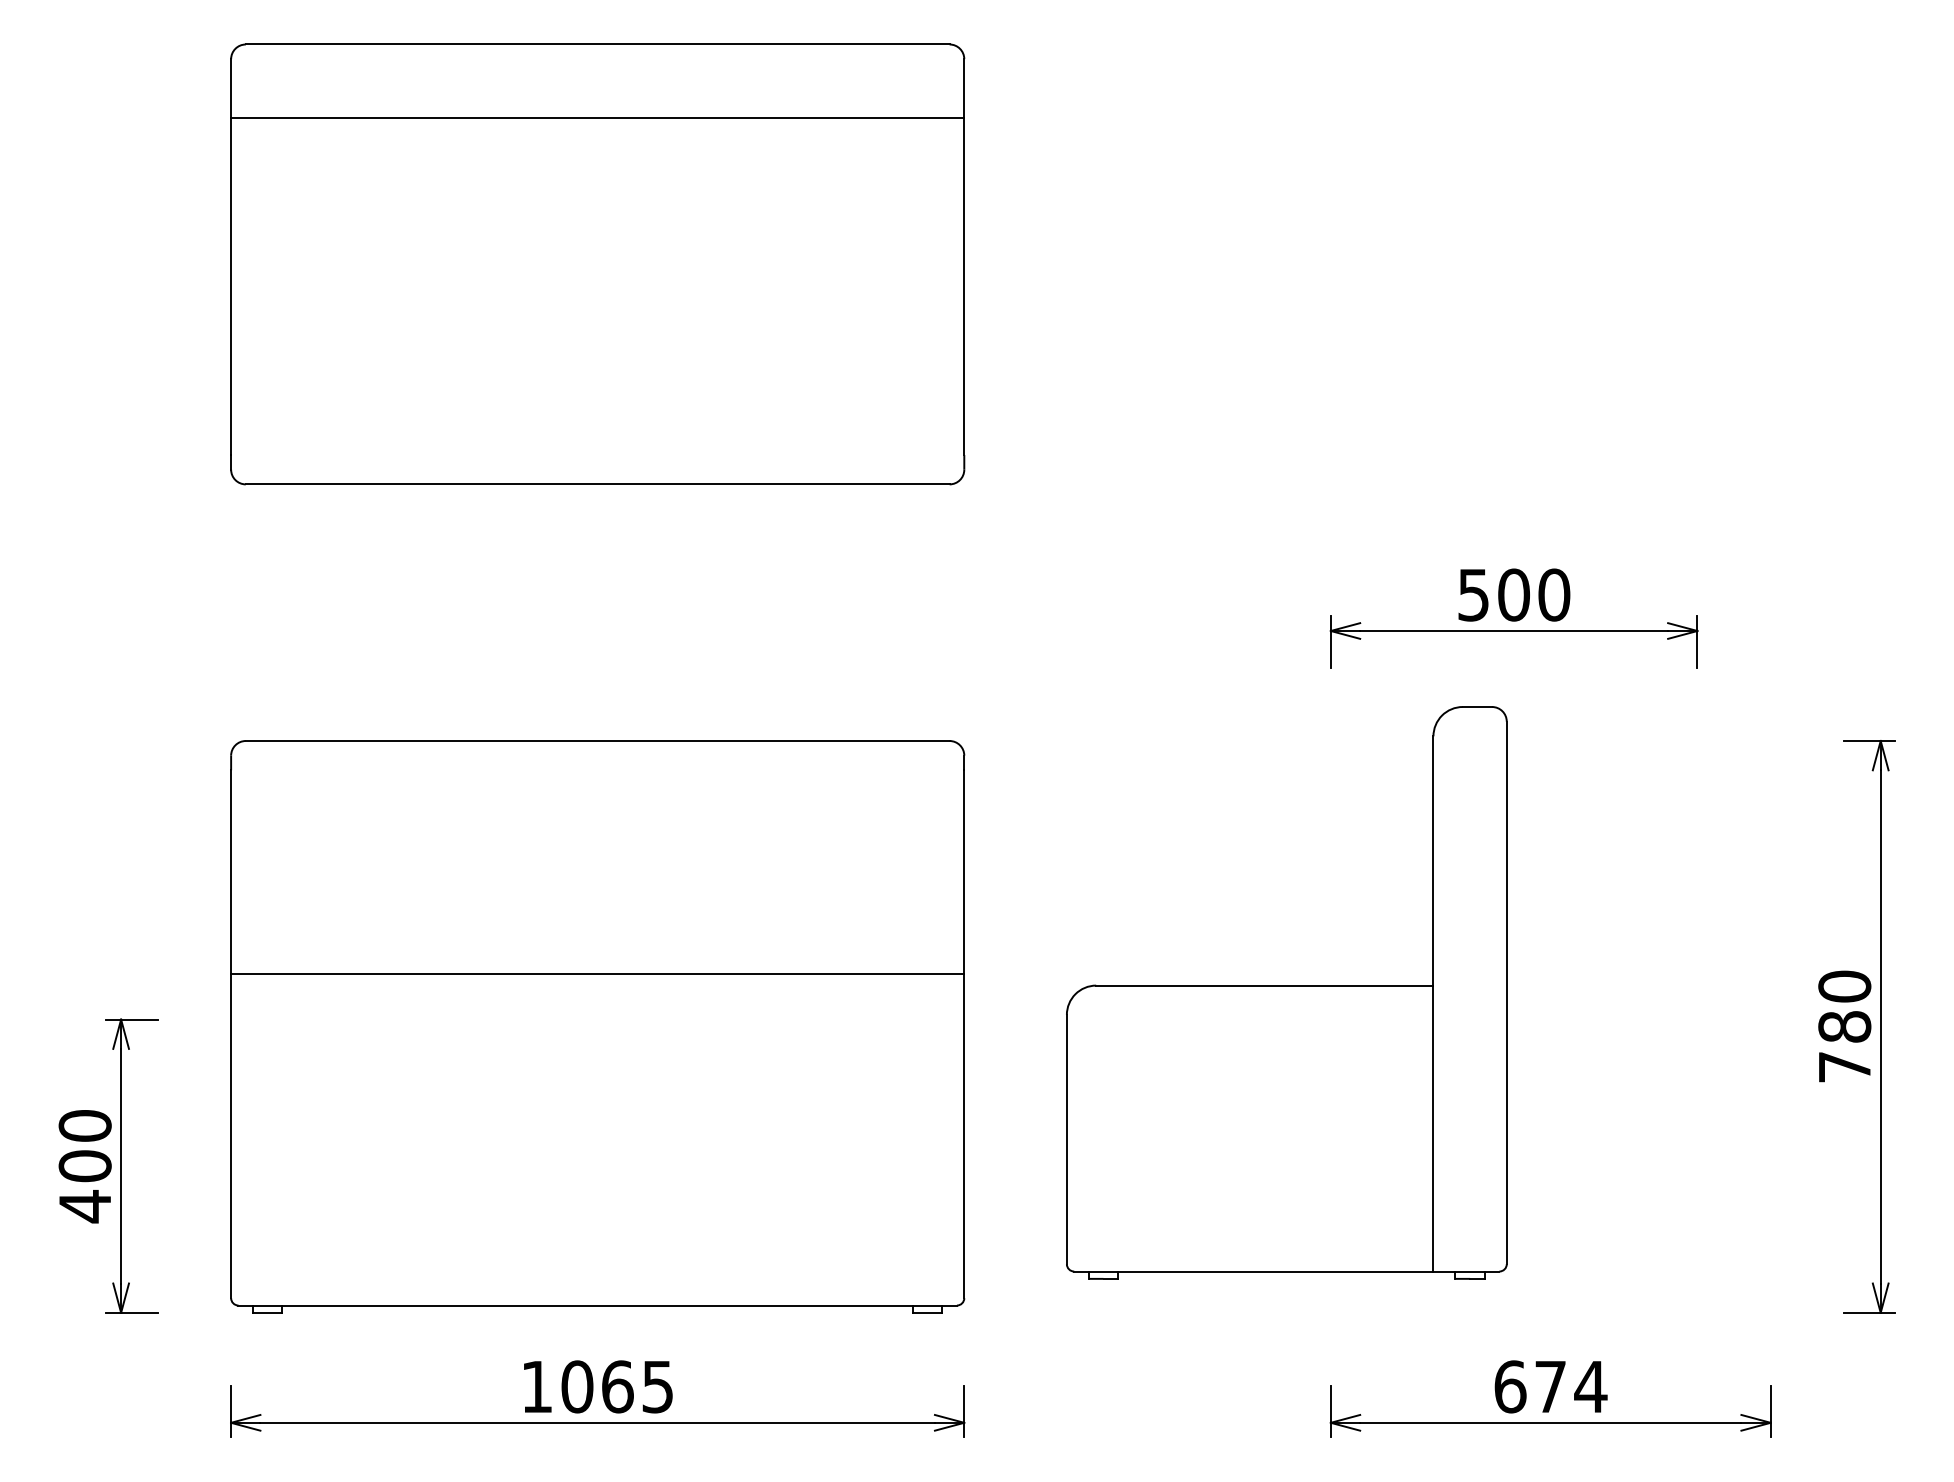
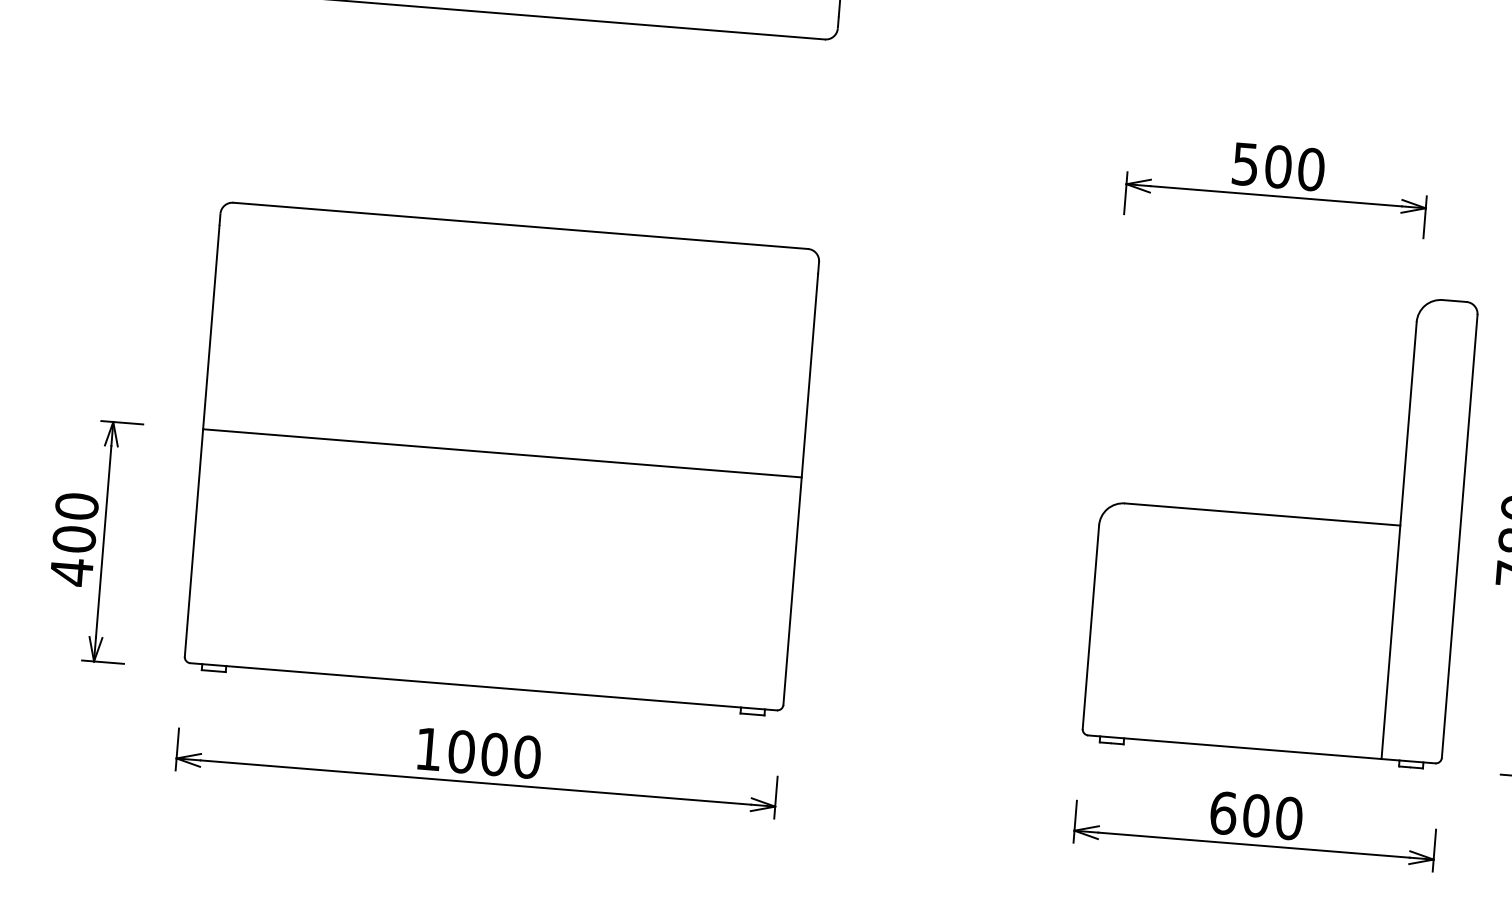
line: (597, 973) -> (502, 453), moved
part: (1286, 992) -> (1279, 521), moved
text: (637, 1386) -> (510, 755), 1065 -> 1000
text: (1570, 1386) -> (1272, 816), 674 -> 600

